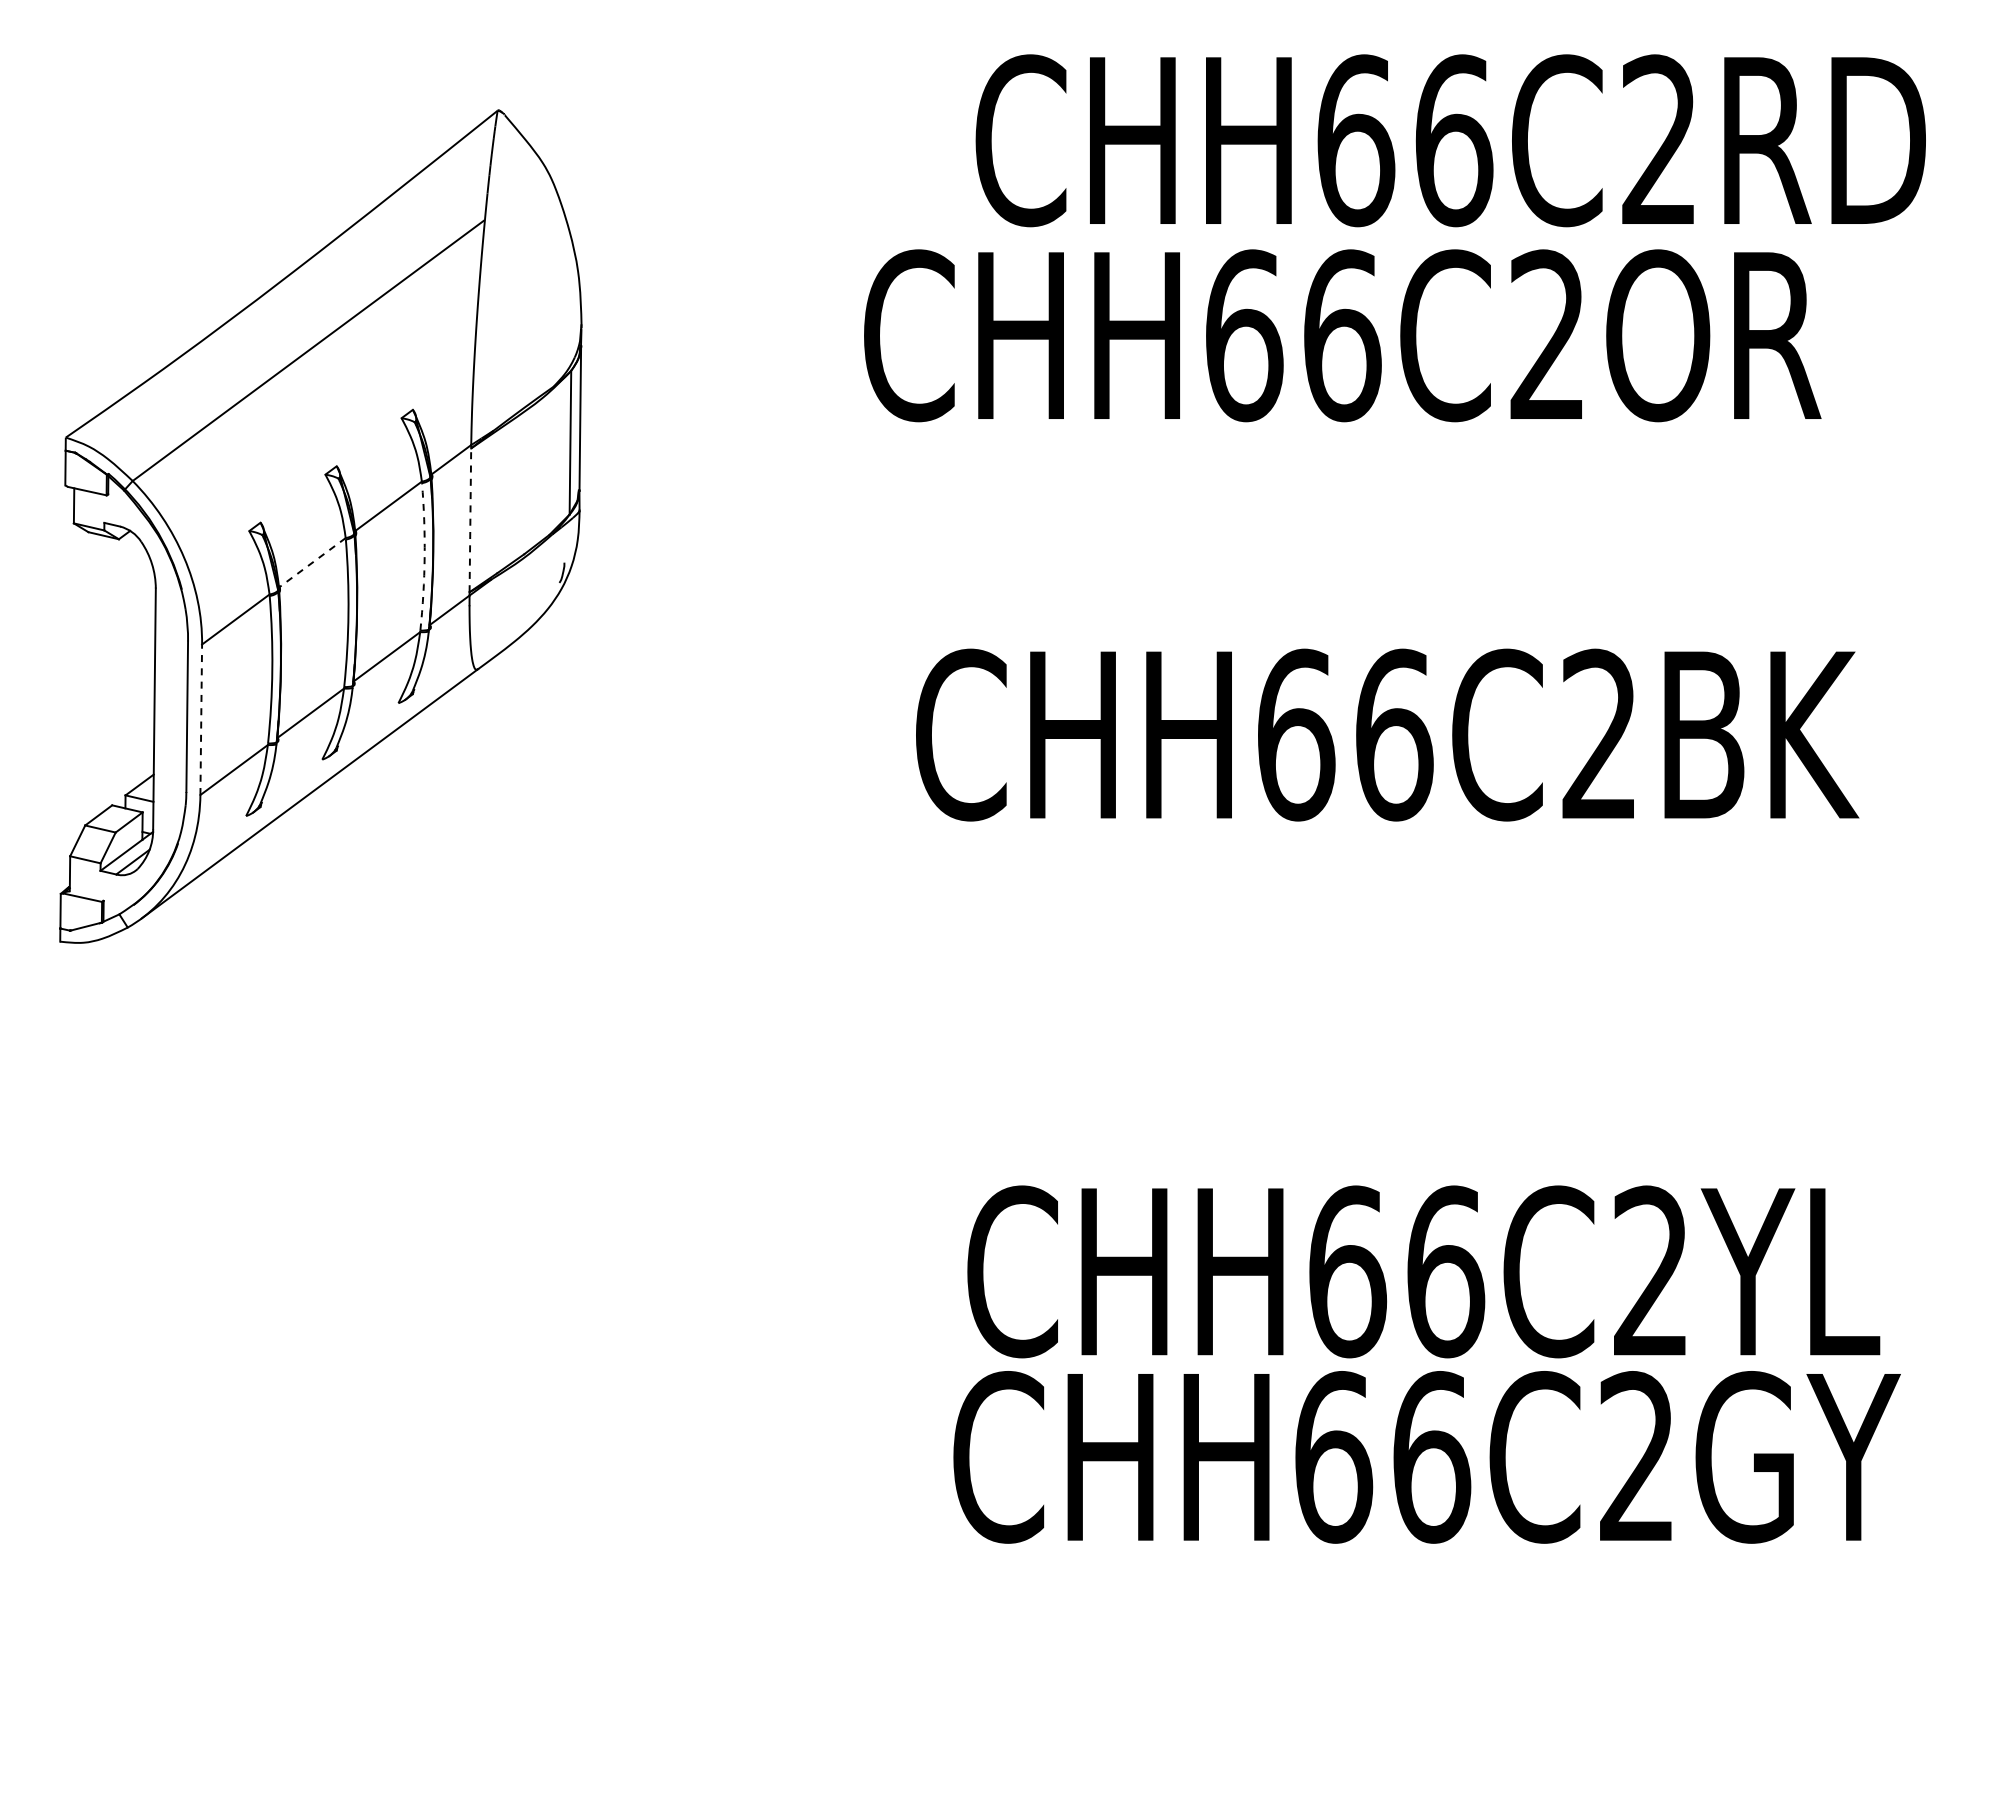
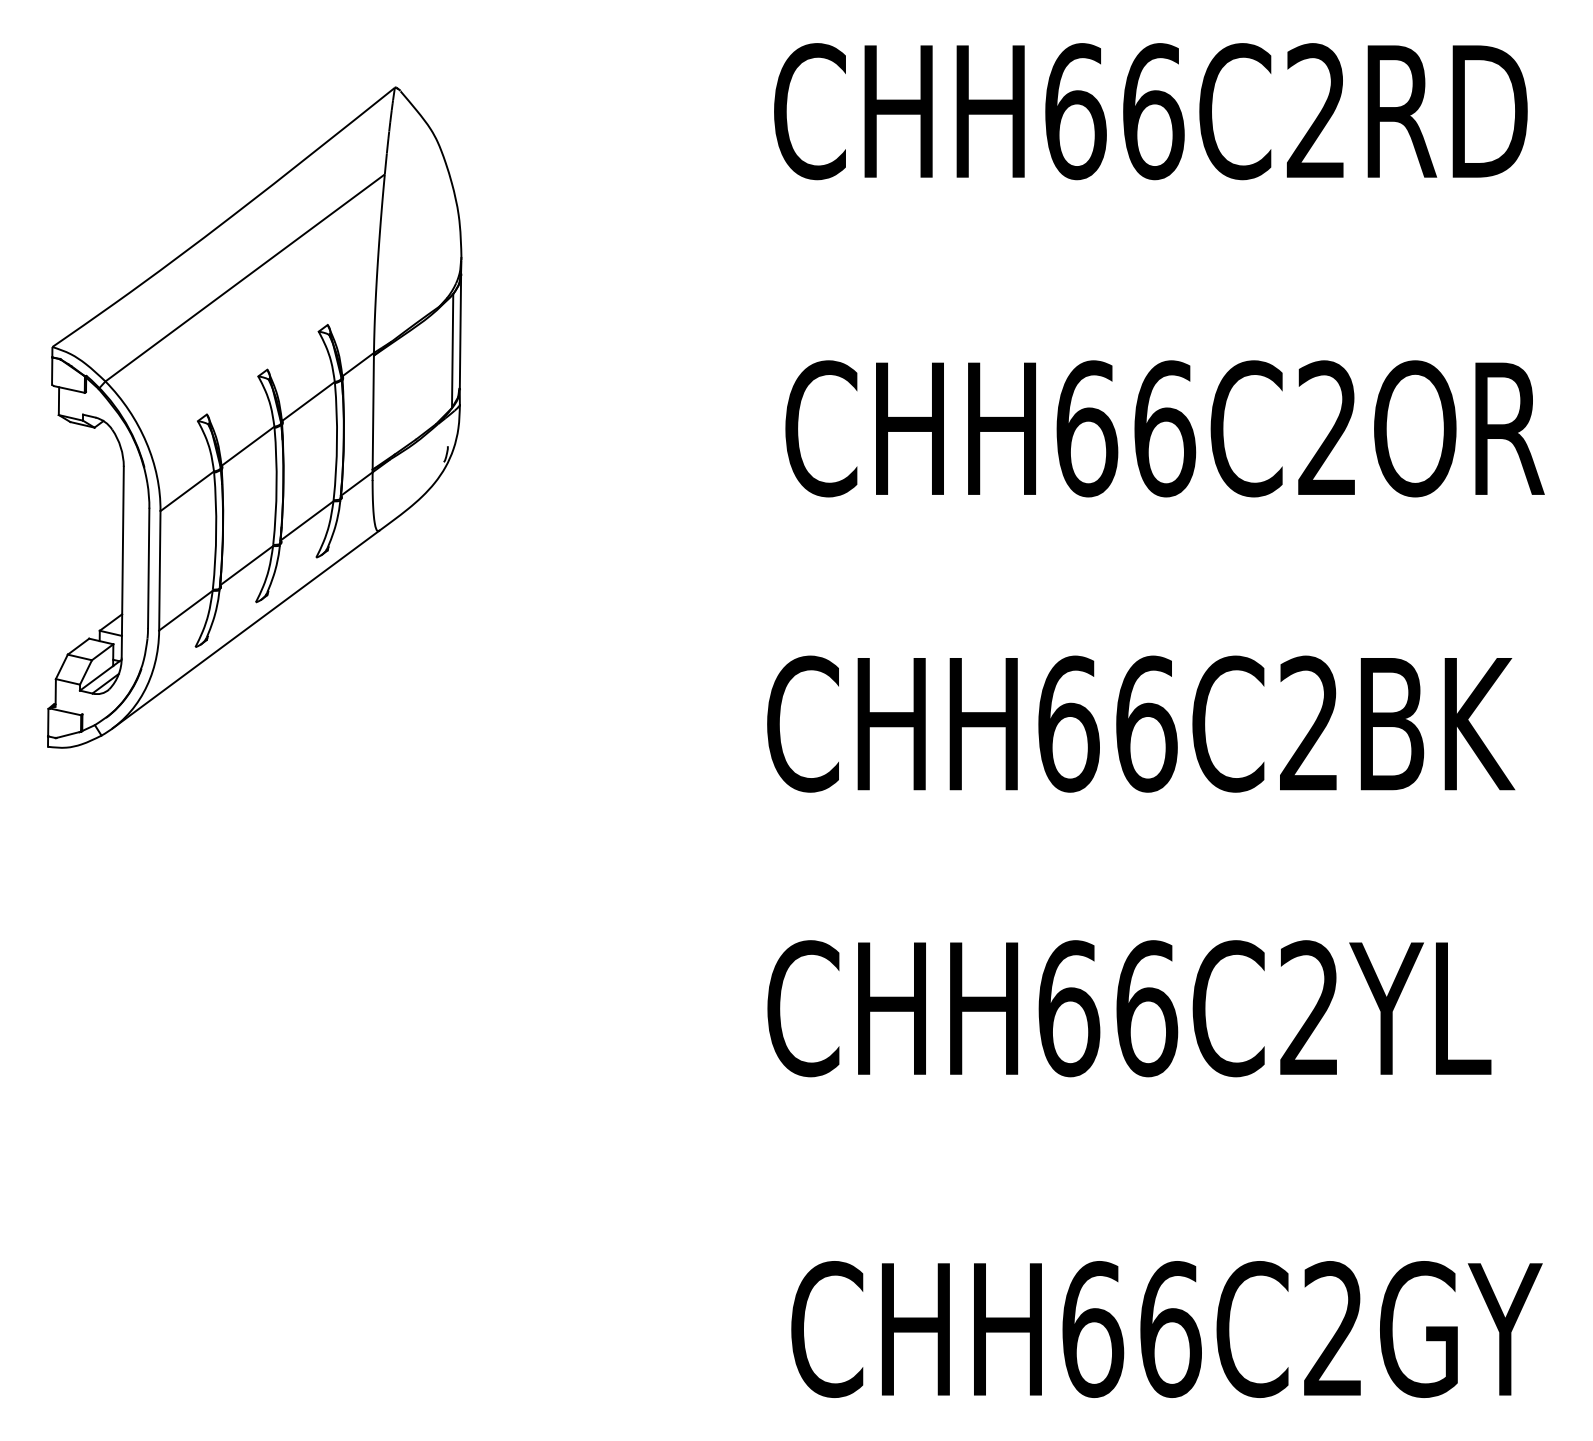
text: (1342, 335) -> (1164, 428), moved
line: (470, 520) -> (373, 412), dashed -> solid
arc: (424, 556) -> (336, 441), dashed -> solid
line: (312, 562) -> (248, 446), dashed -> solid
line: (201, 719) -> (160, 570), dashed -> solid
text: (1387, 734) -> (1141, 723), moved
text: (1426, 1457) -> (1166, 1329), moved

